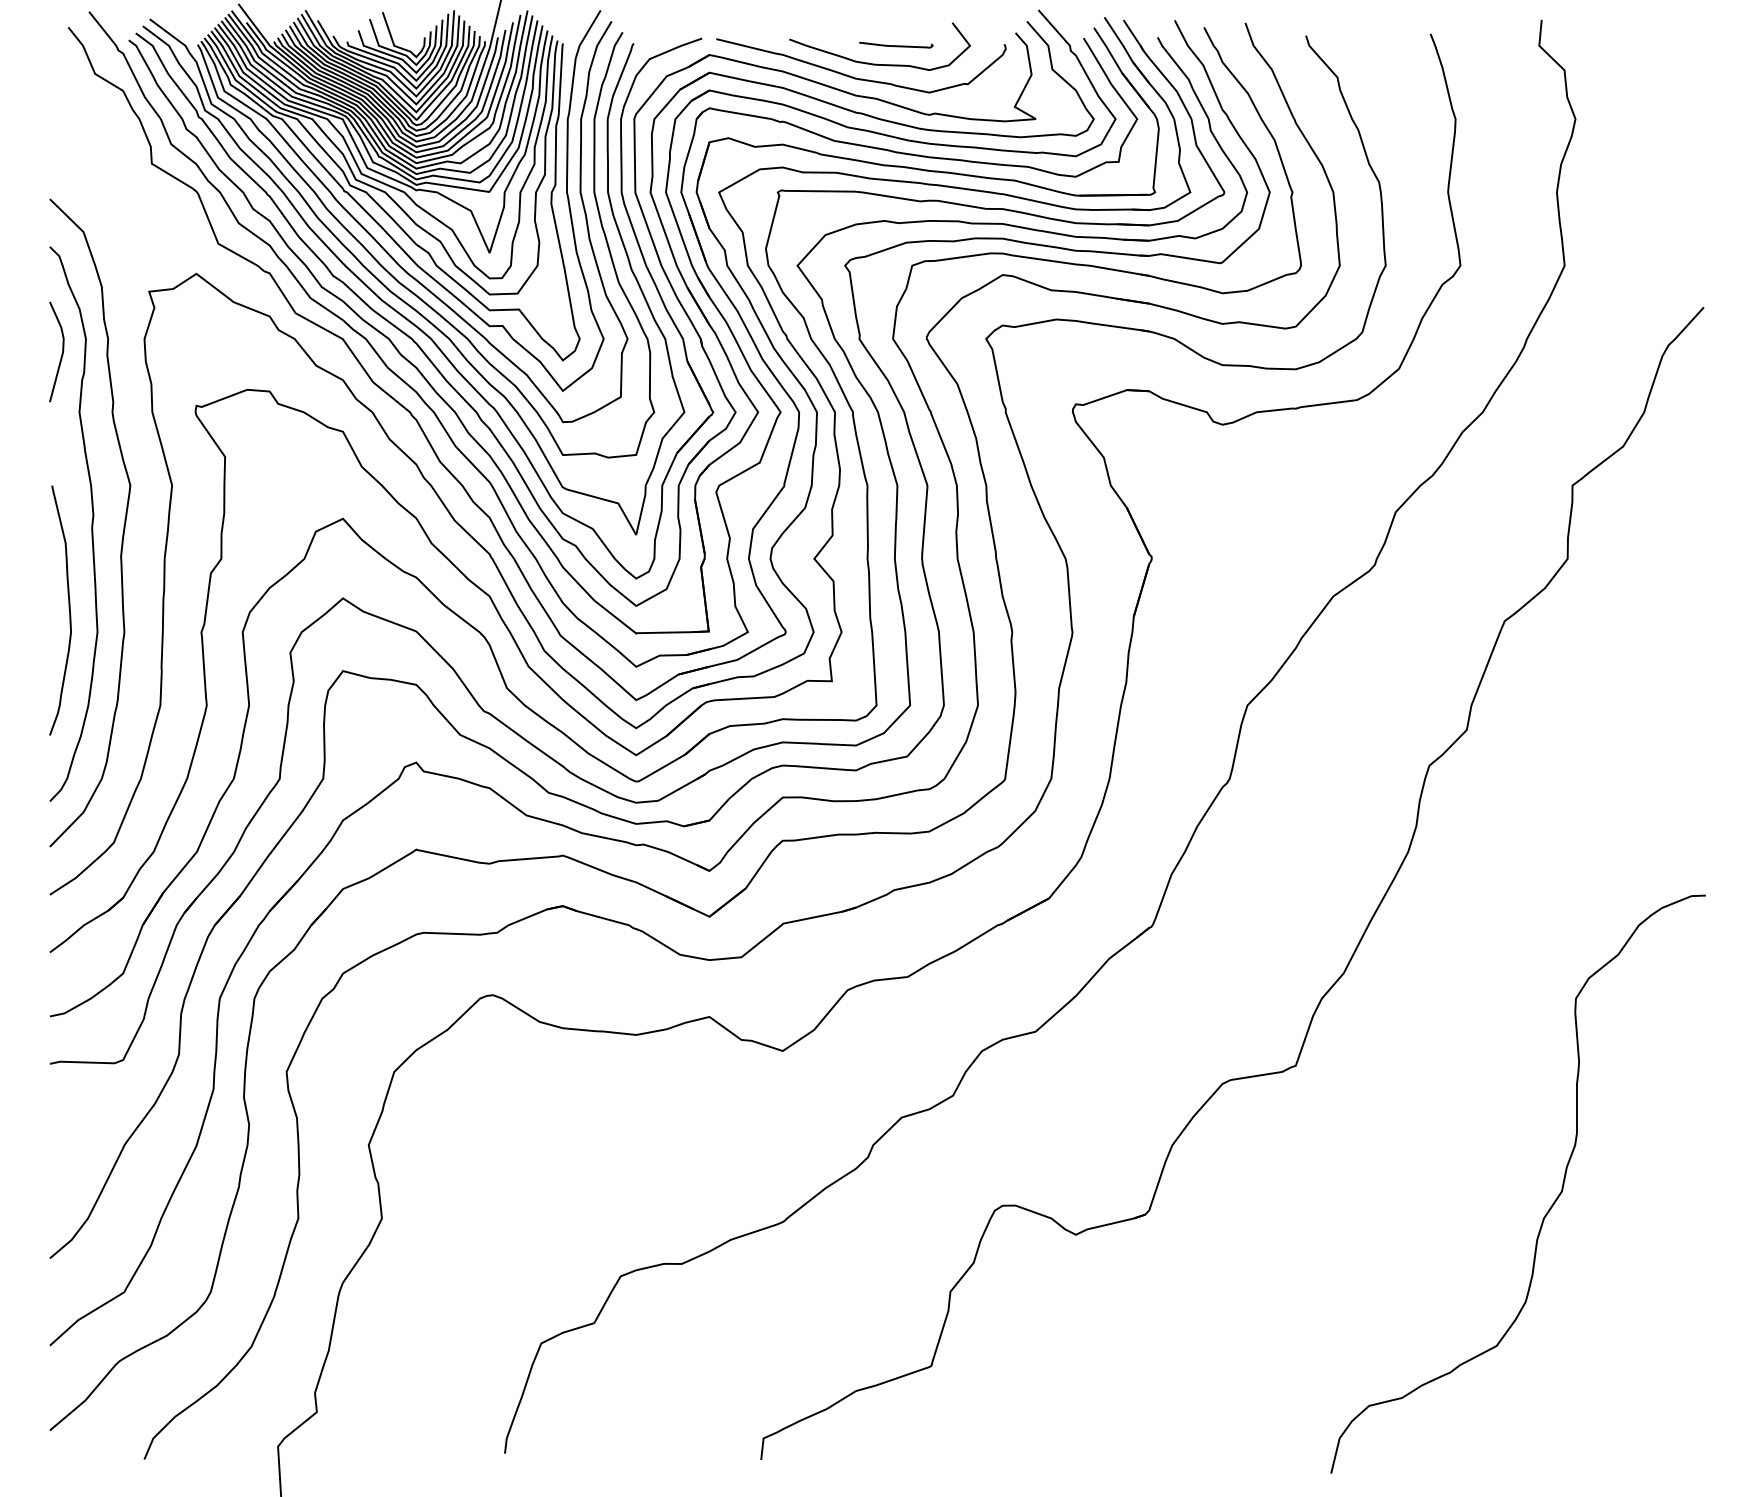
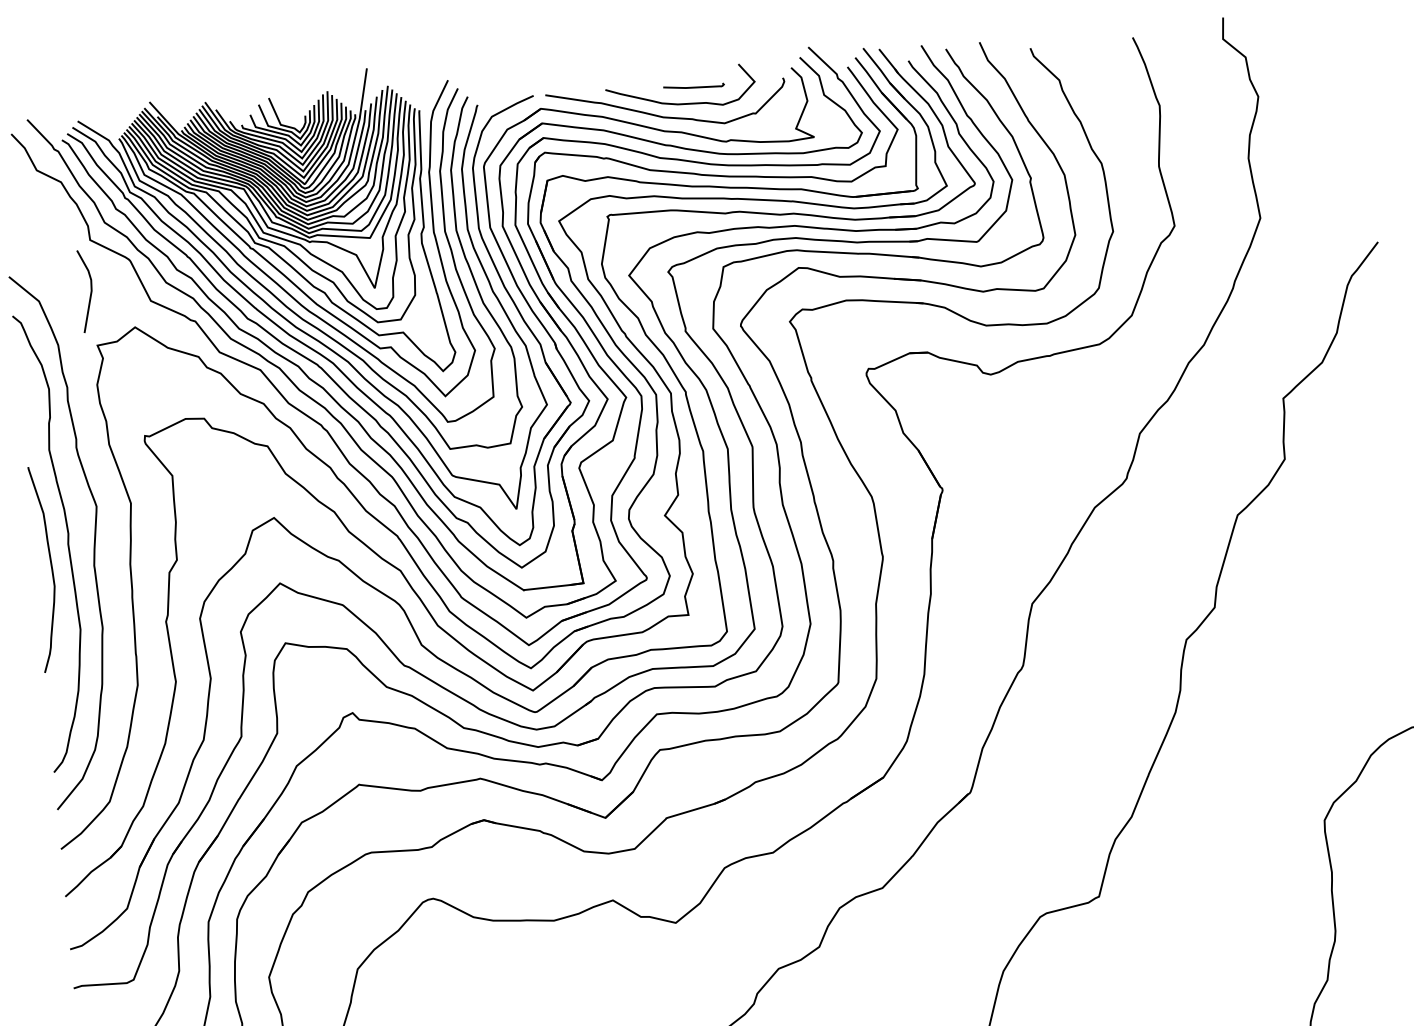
line: (61, 353) -> (90, 292), moved
curve: (68, 608) -> (50, 567), moved

